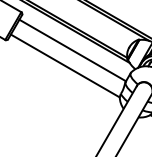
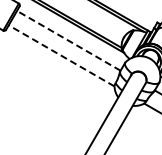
line: (72, 50) -> (68, 40), solid -> dashed
line: (65, 65) -> (61, 55), solid -> dashed

